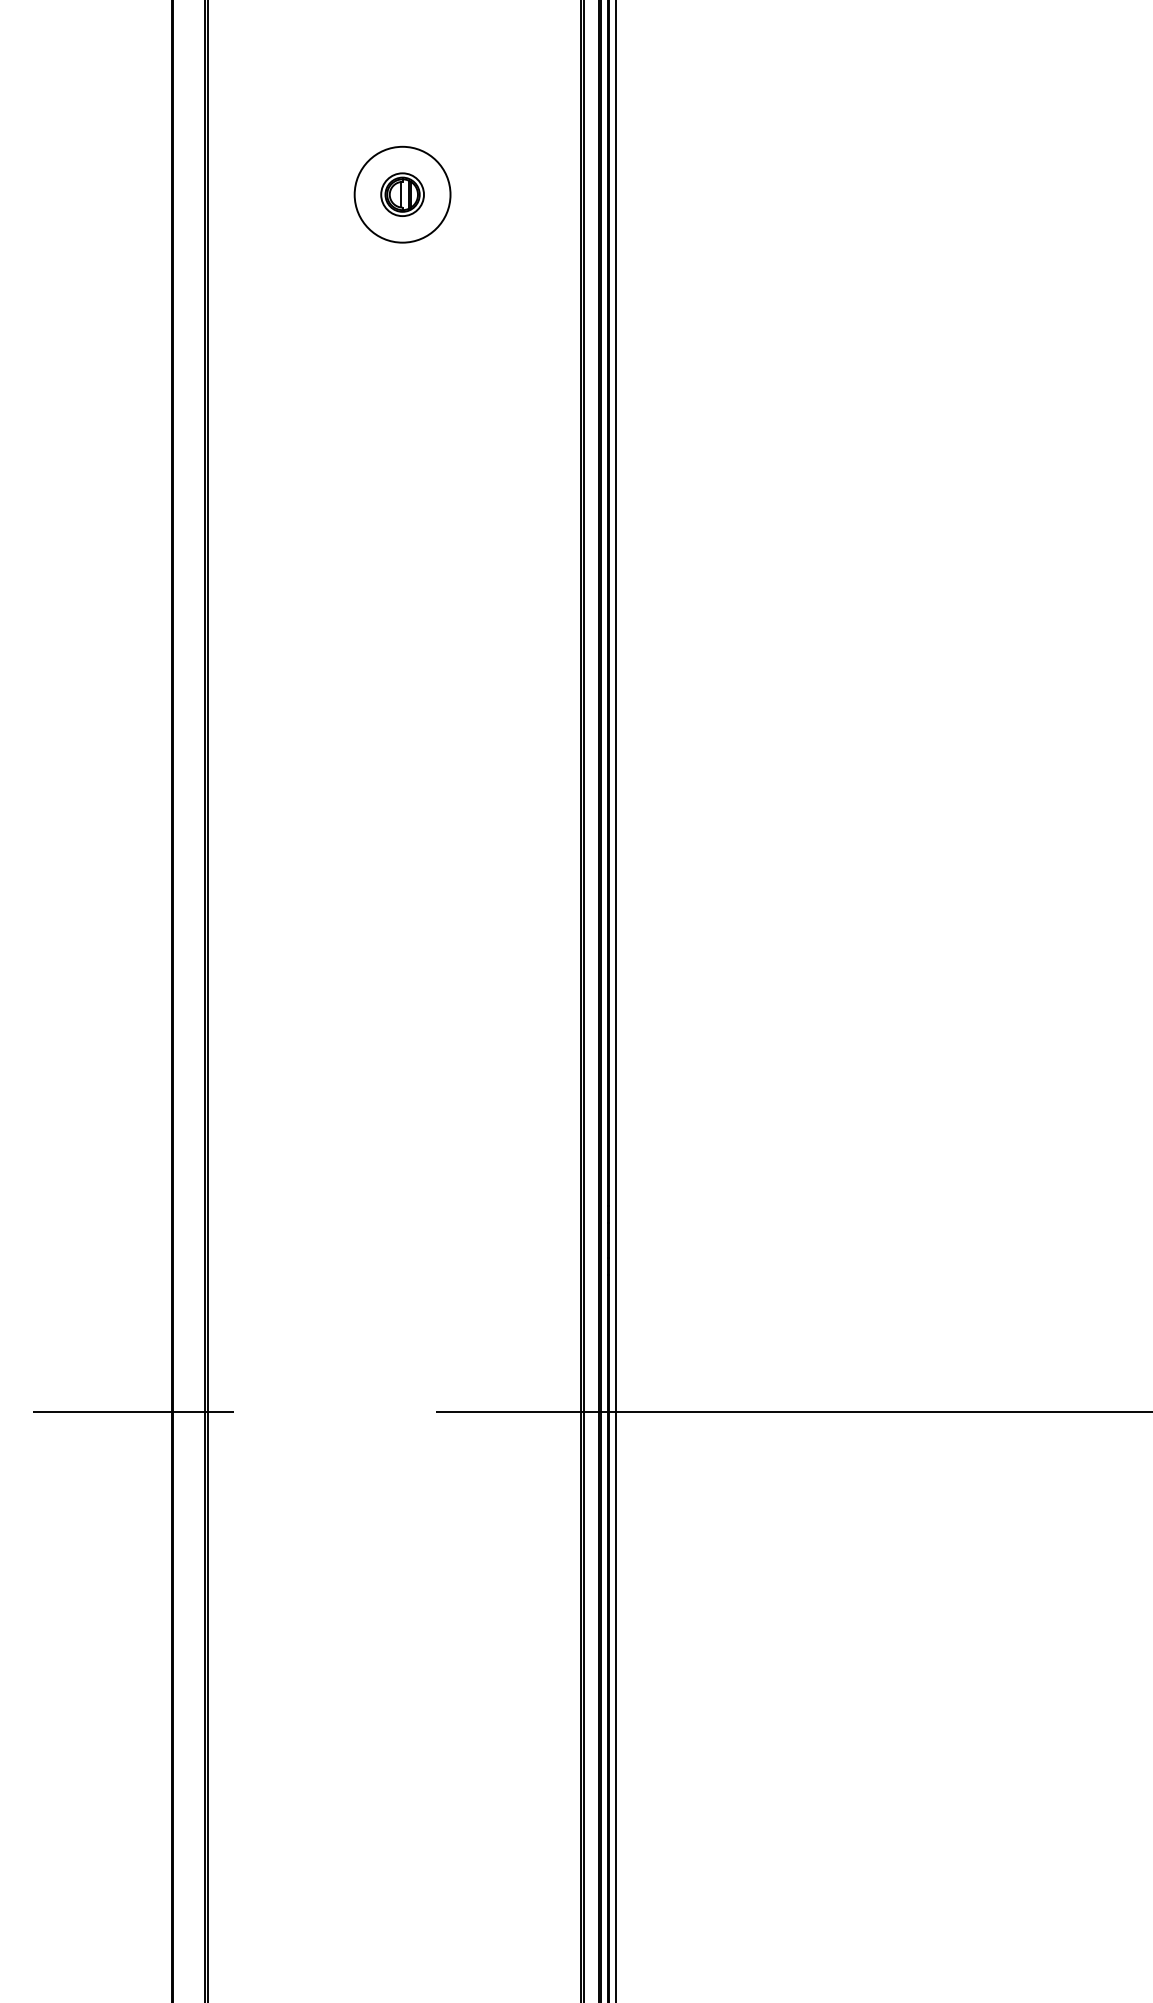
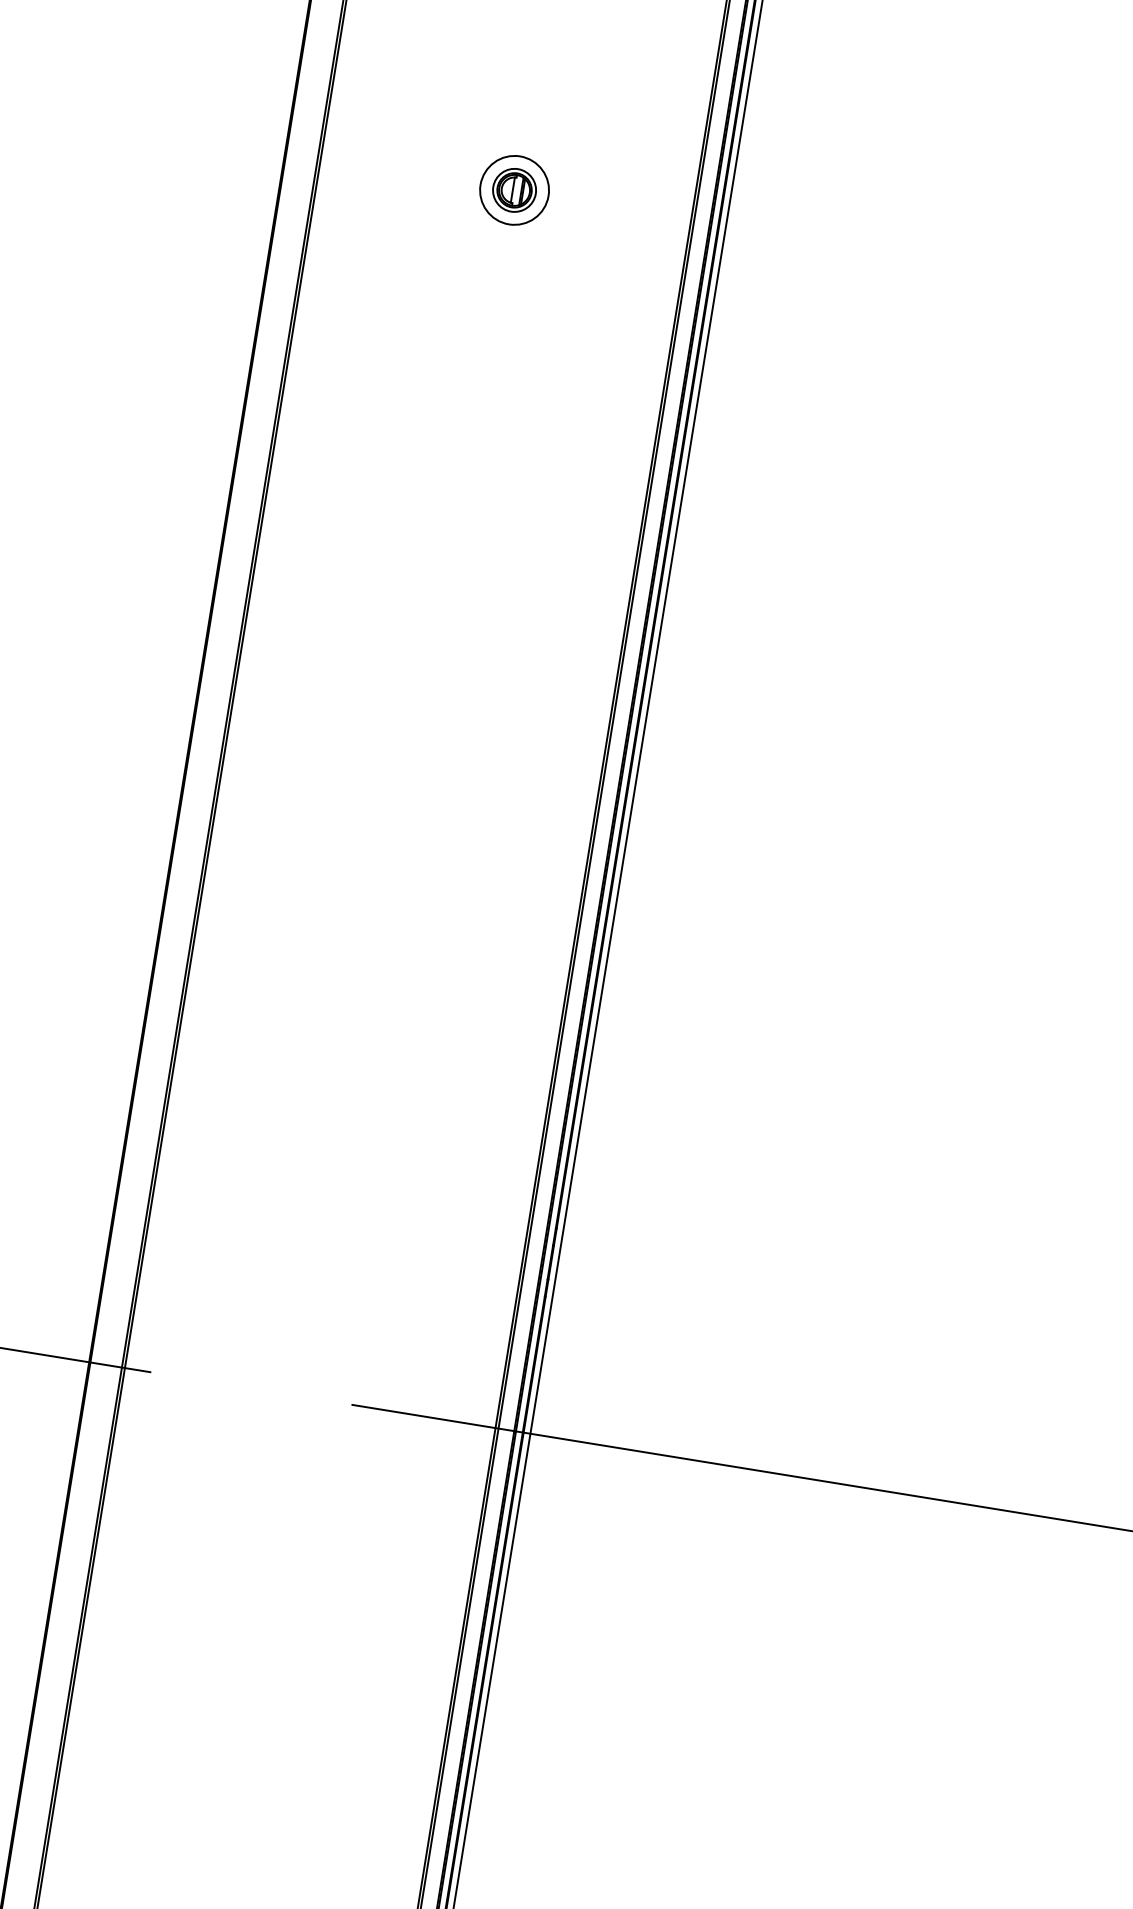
circle: (402, 194) -> (514, 190), size x0.71

